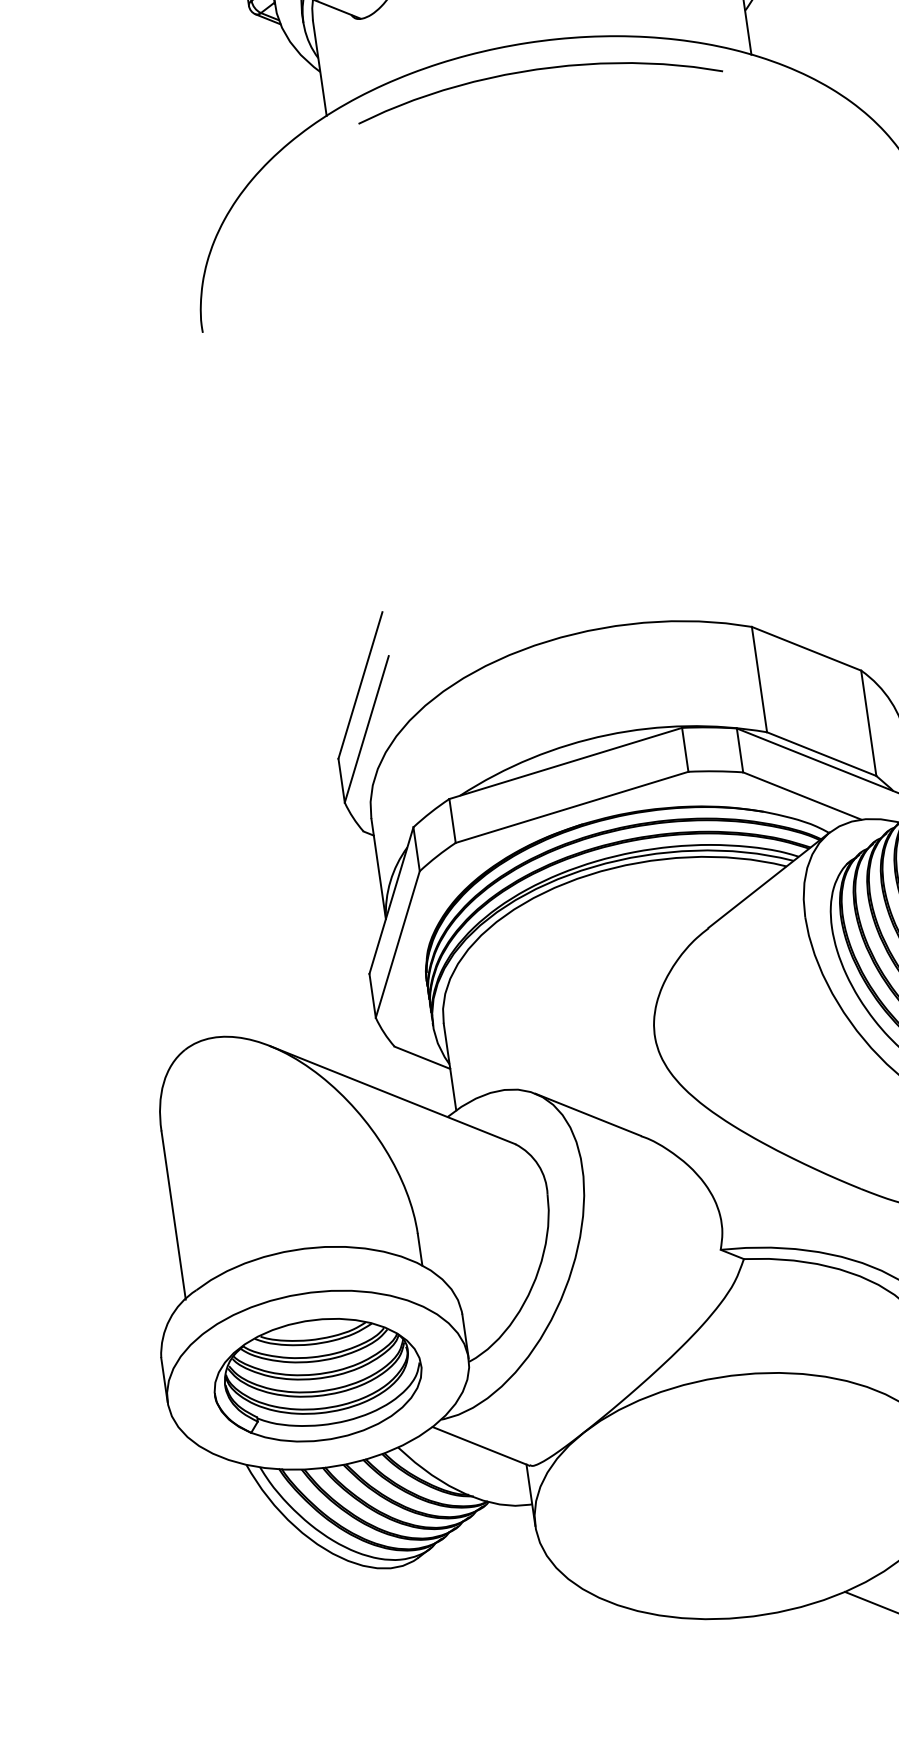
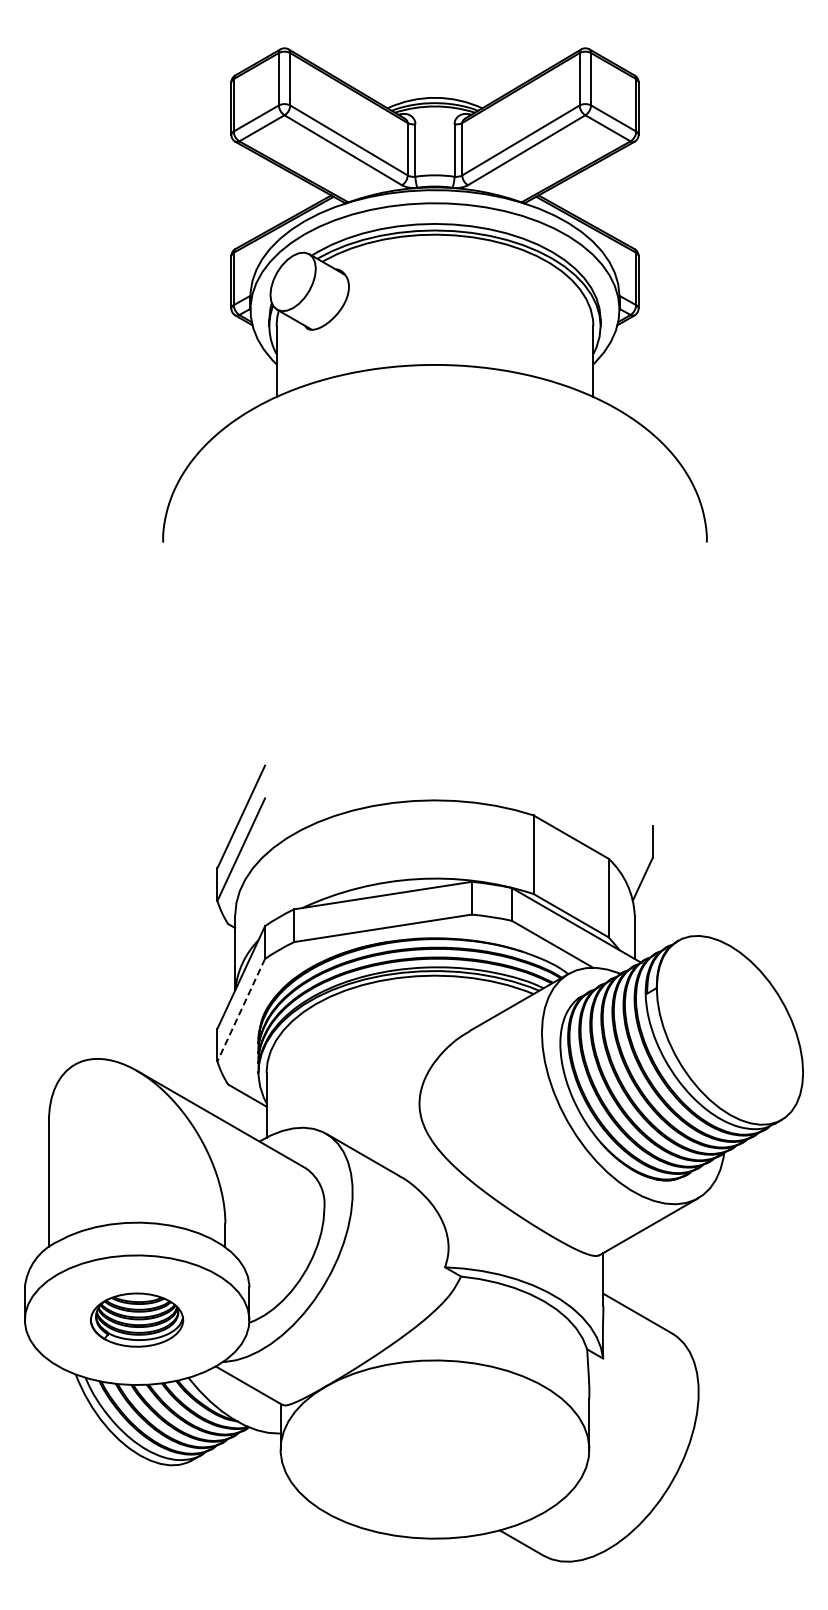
curve: (536, 71) -> (434, 386), removed
line: (398, 944) -> (241, 1010), solid -> dashed
part: (317, 1379) -> (136, 1319), size x0.6

